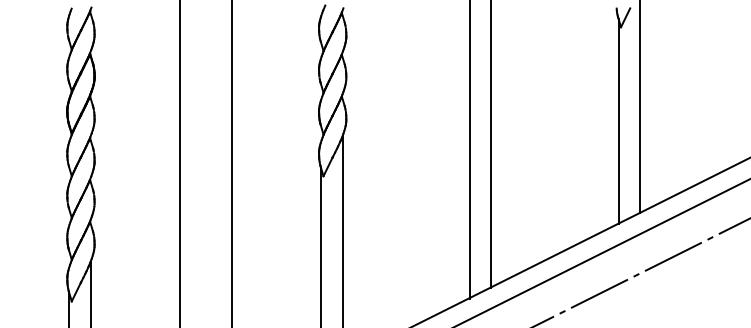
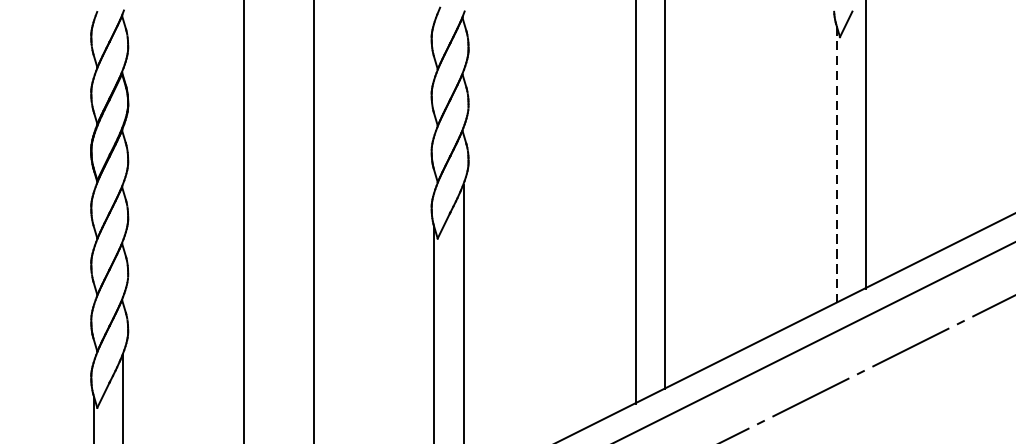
line: (618, 121) -> (836, 164), solid -> dashed

